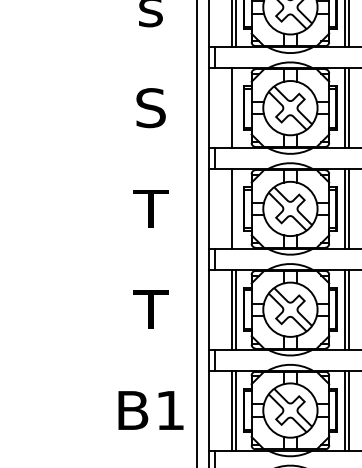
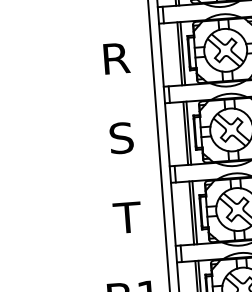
text: (152, 108) -> (116, 58), S -> R
line: (236, 108) -> (183, 53), added
text: (150, 208) -> (121, 137), T -> S
line: (236, 208) -> (189, 132), added

